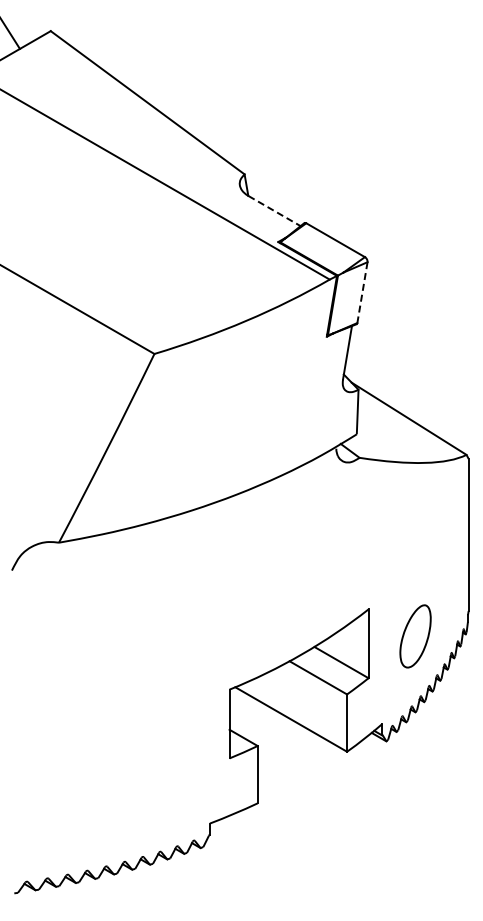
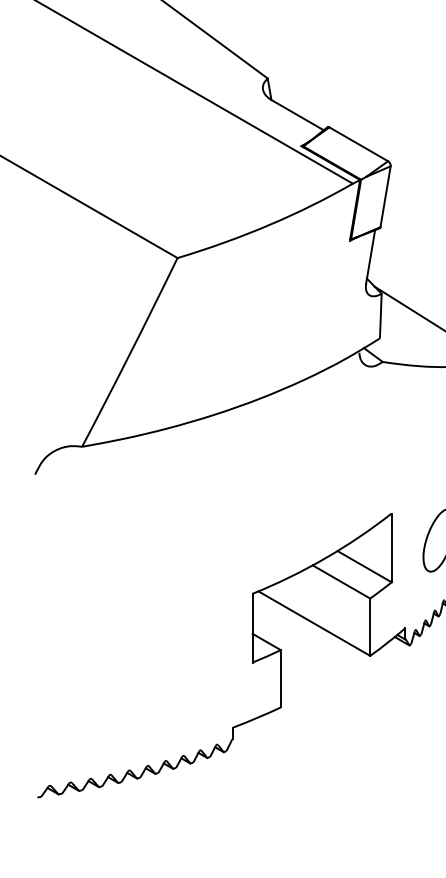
line: (275, 211) -> (298, 115), dashed -> solid
line: (362, 292) -> (385, 196), dashed -> solid

